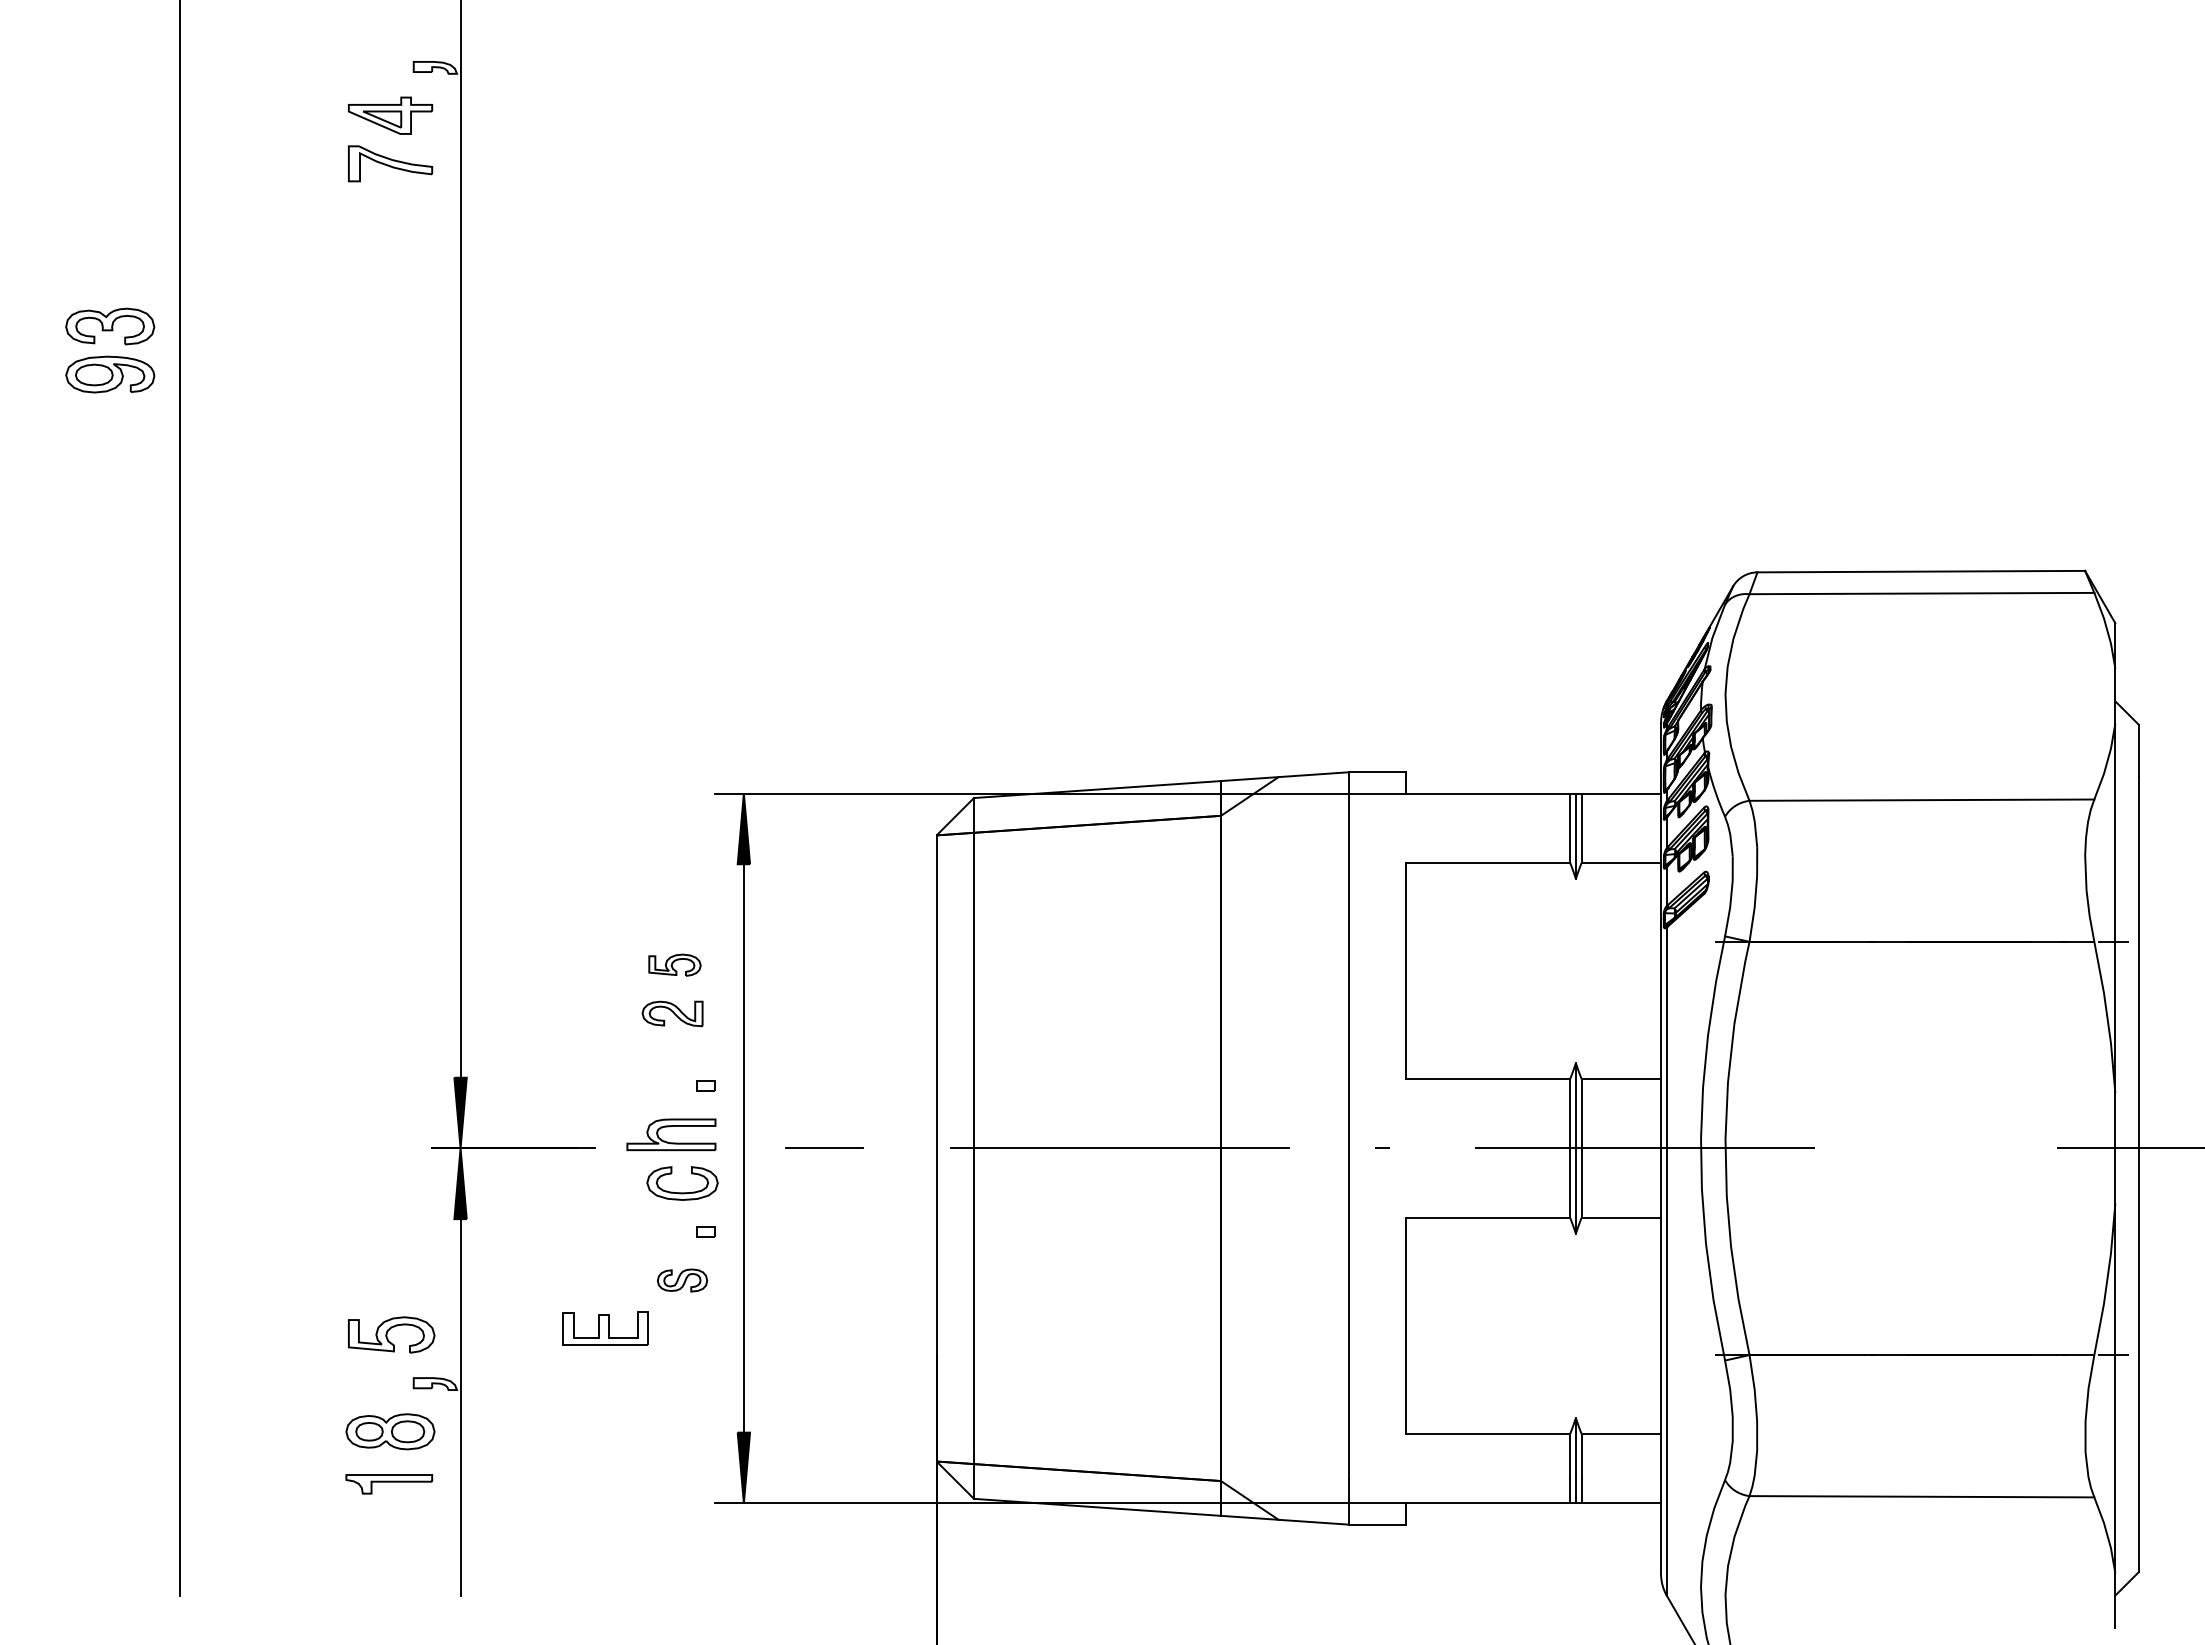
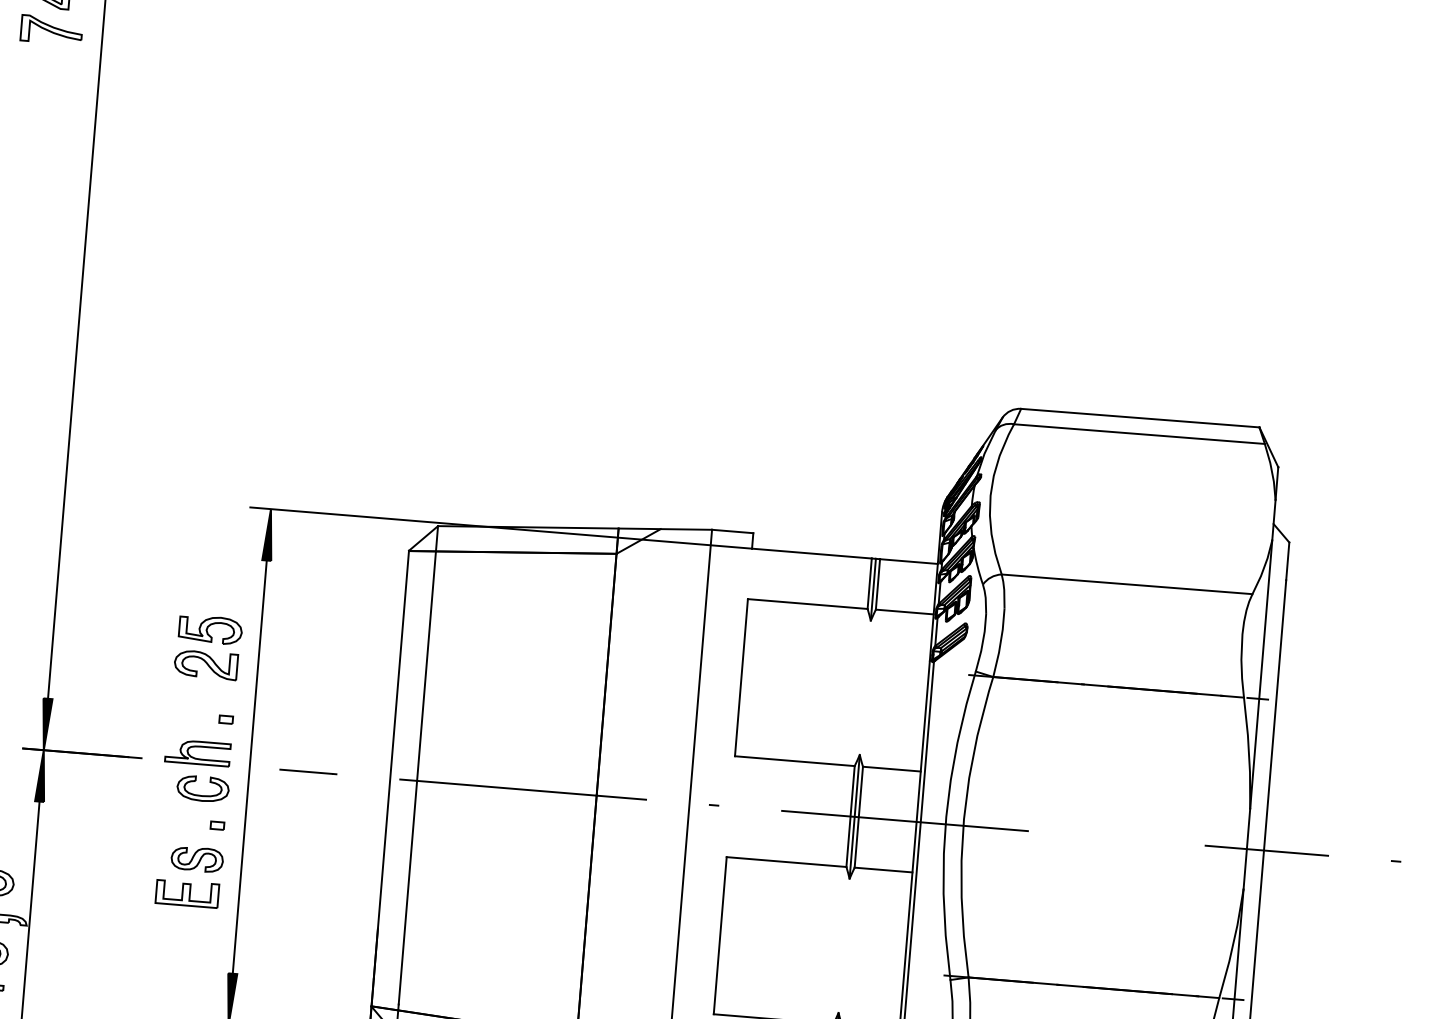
part: (674, 964) -> (210, 629), size x1.67
part: (672, 1013) -> (205, 664), size x1.43
part: (682, 1280) -> (197, 859), size x1.43
part: (605, 1328) -> (187, 893), moved

